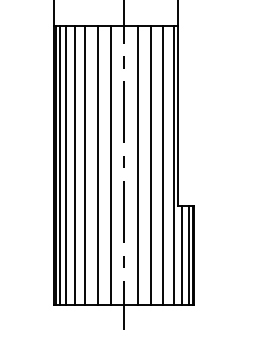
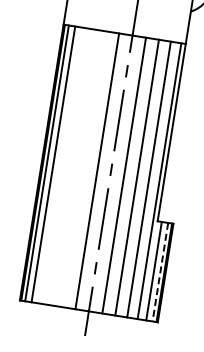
line: (74, 165) -> (61, 165), removed
line: (85, 165) -> (72, 167), removed
line: (97, 165) -> (84, 168), removed
line: (188, 255) -> (160, 272), solid -> dashed

